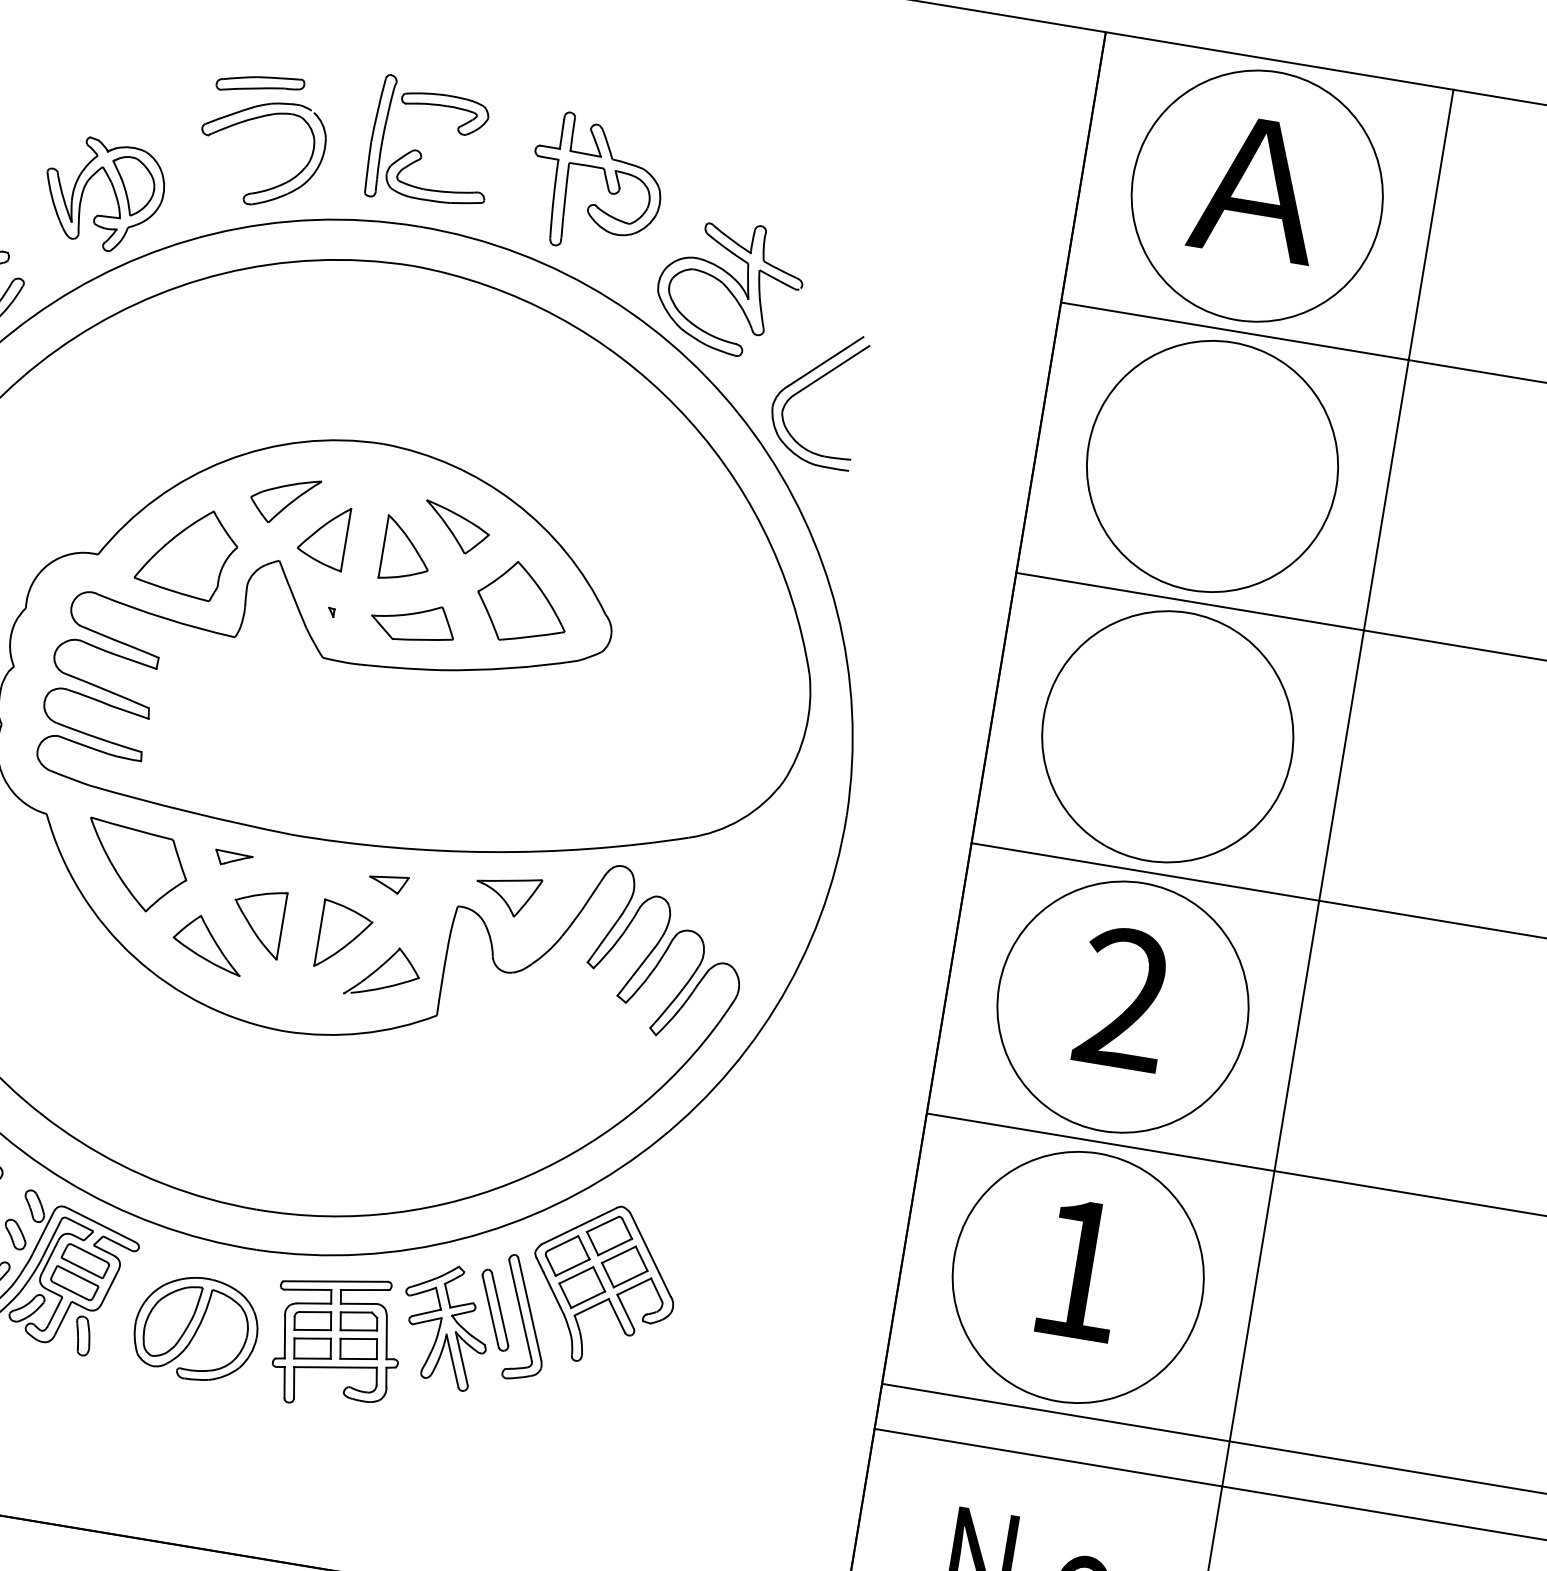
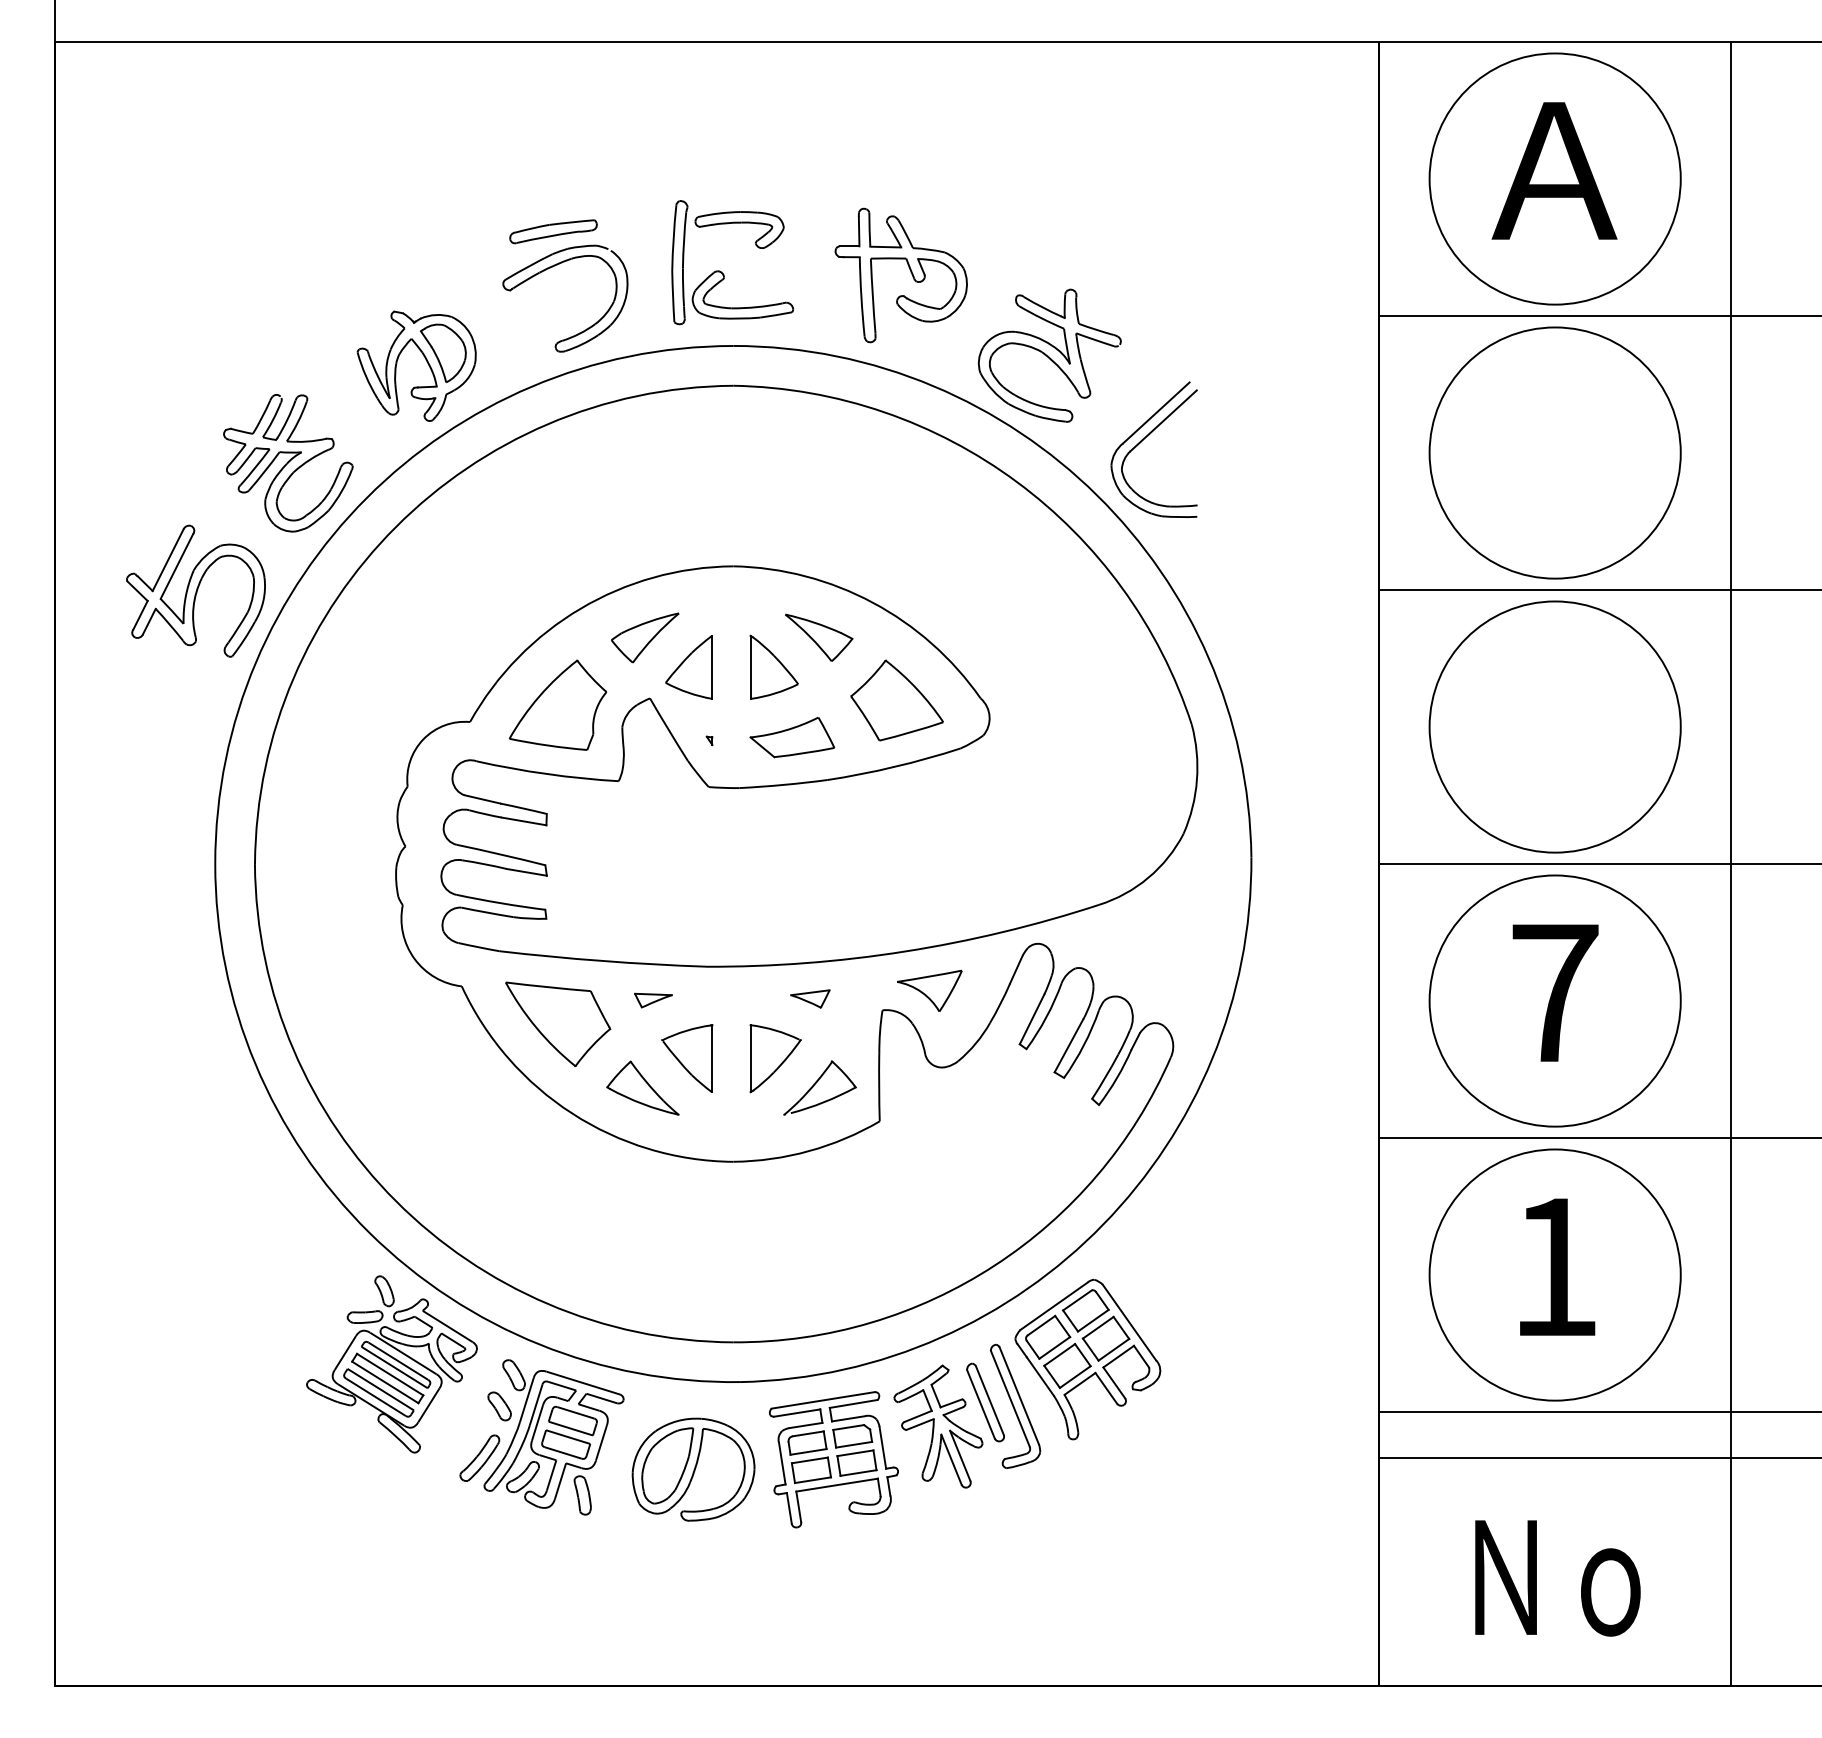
text: (1123, 997) -> (1554, 991), 2 -> 7

